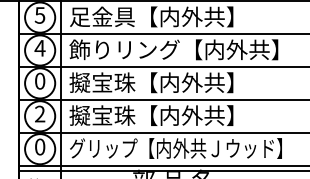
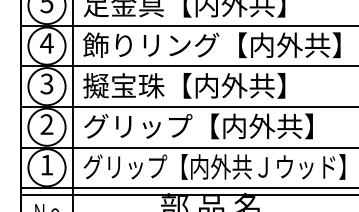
text: (39, 80) -> (46, 83), 0 -> 3
text: (162, 115) -> (197, 126), 擬宝珠【内外共】 -> グリップ【内外共】
text: (40, 146) -> (47, 164), 0 -> 1

